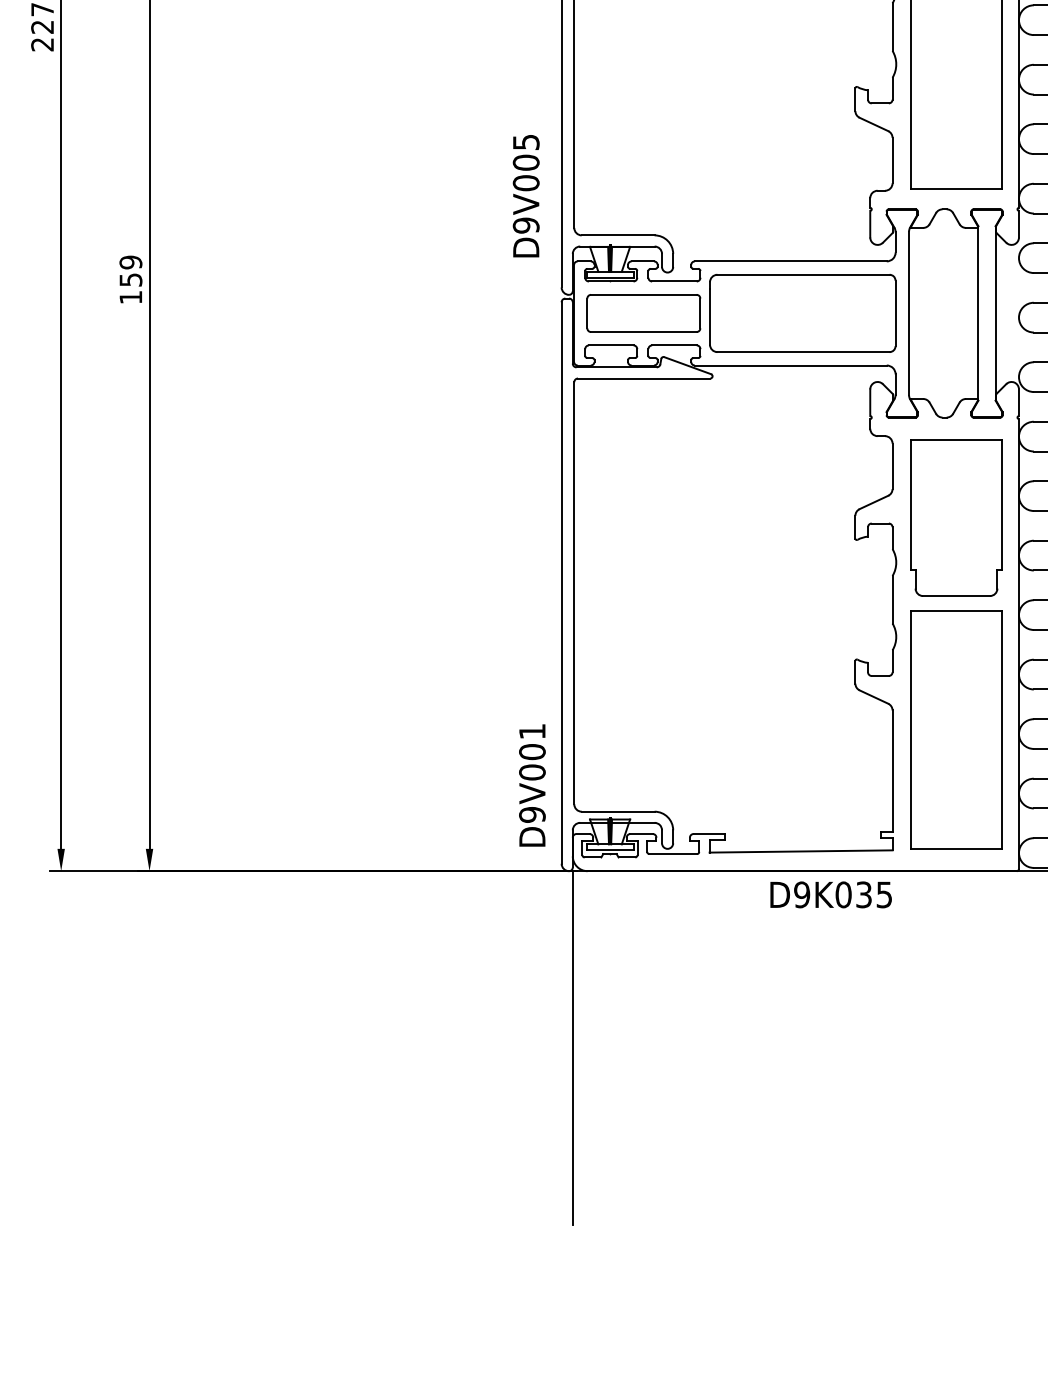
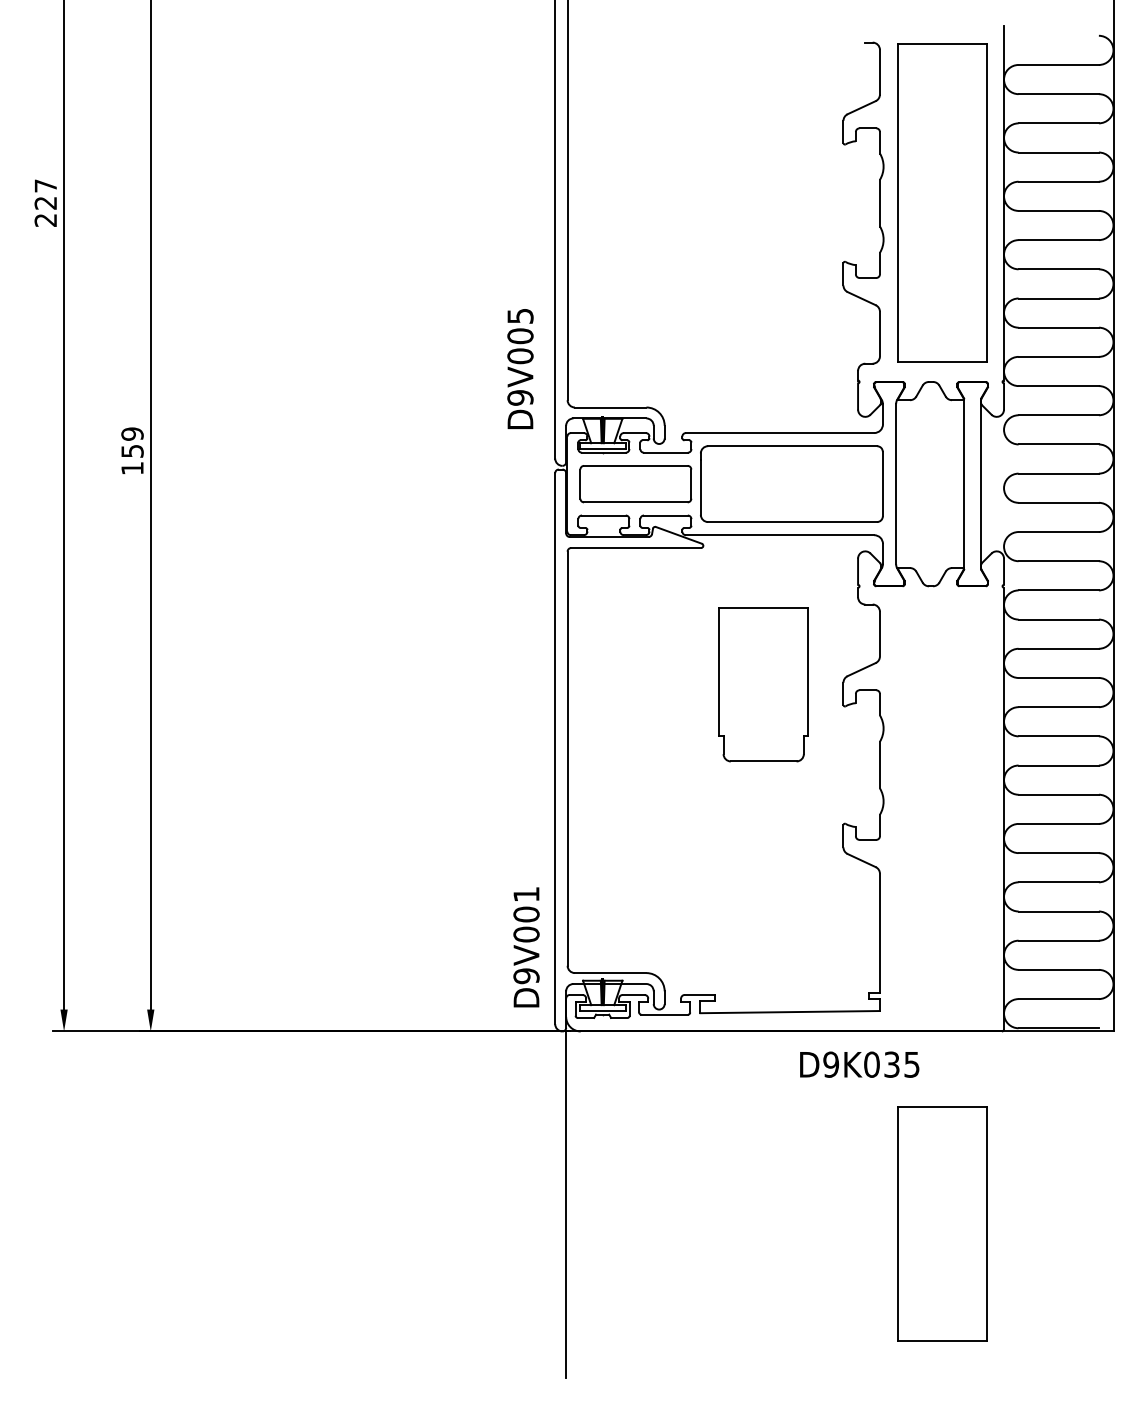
part: (956, 517) -> (763, 684), moved
part: (956, 729) -> (942, 1223), moved
text: (830, 894) -> (859, 1064), moved

